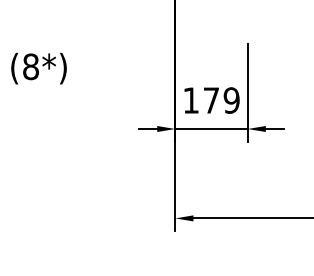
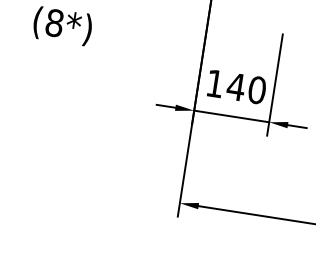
text: (221, 100) -> (246, 88), 179 -> 140

